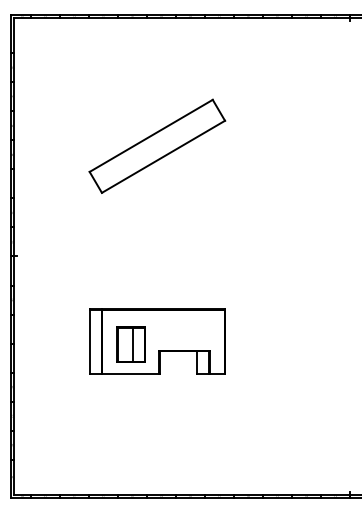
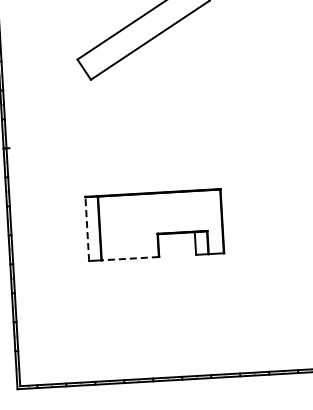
line: (89, 341) -> (87, 228), solid -> dashed
part: (130, 344) -> (128, 229), removed
line: (130, 373) -> (129, 258), solid -> dashed

